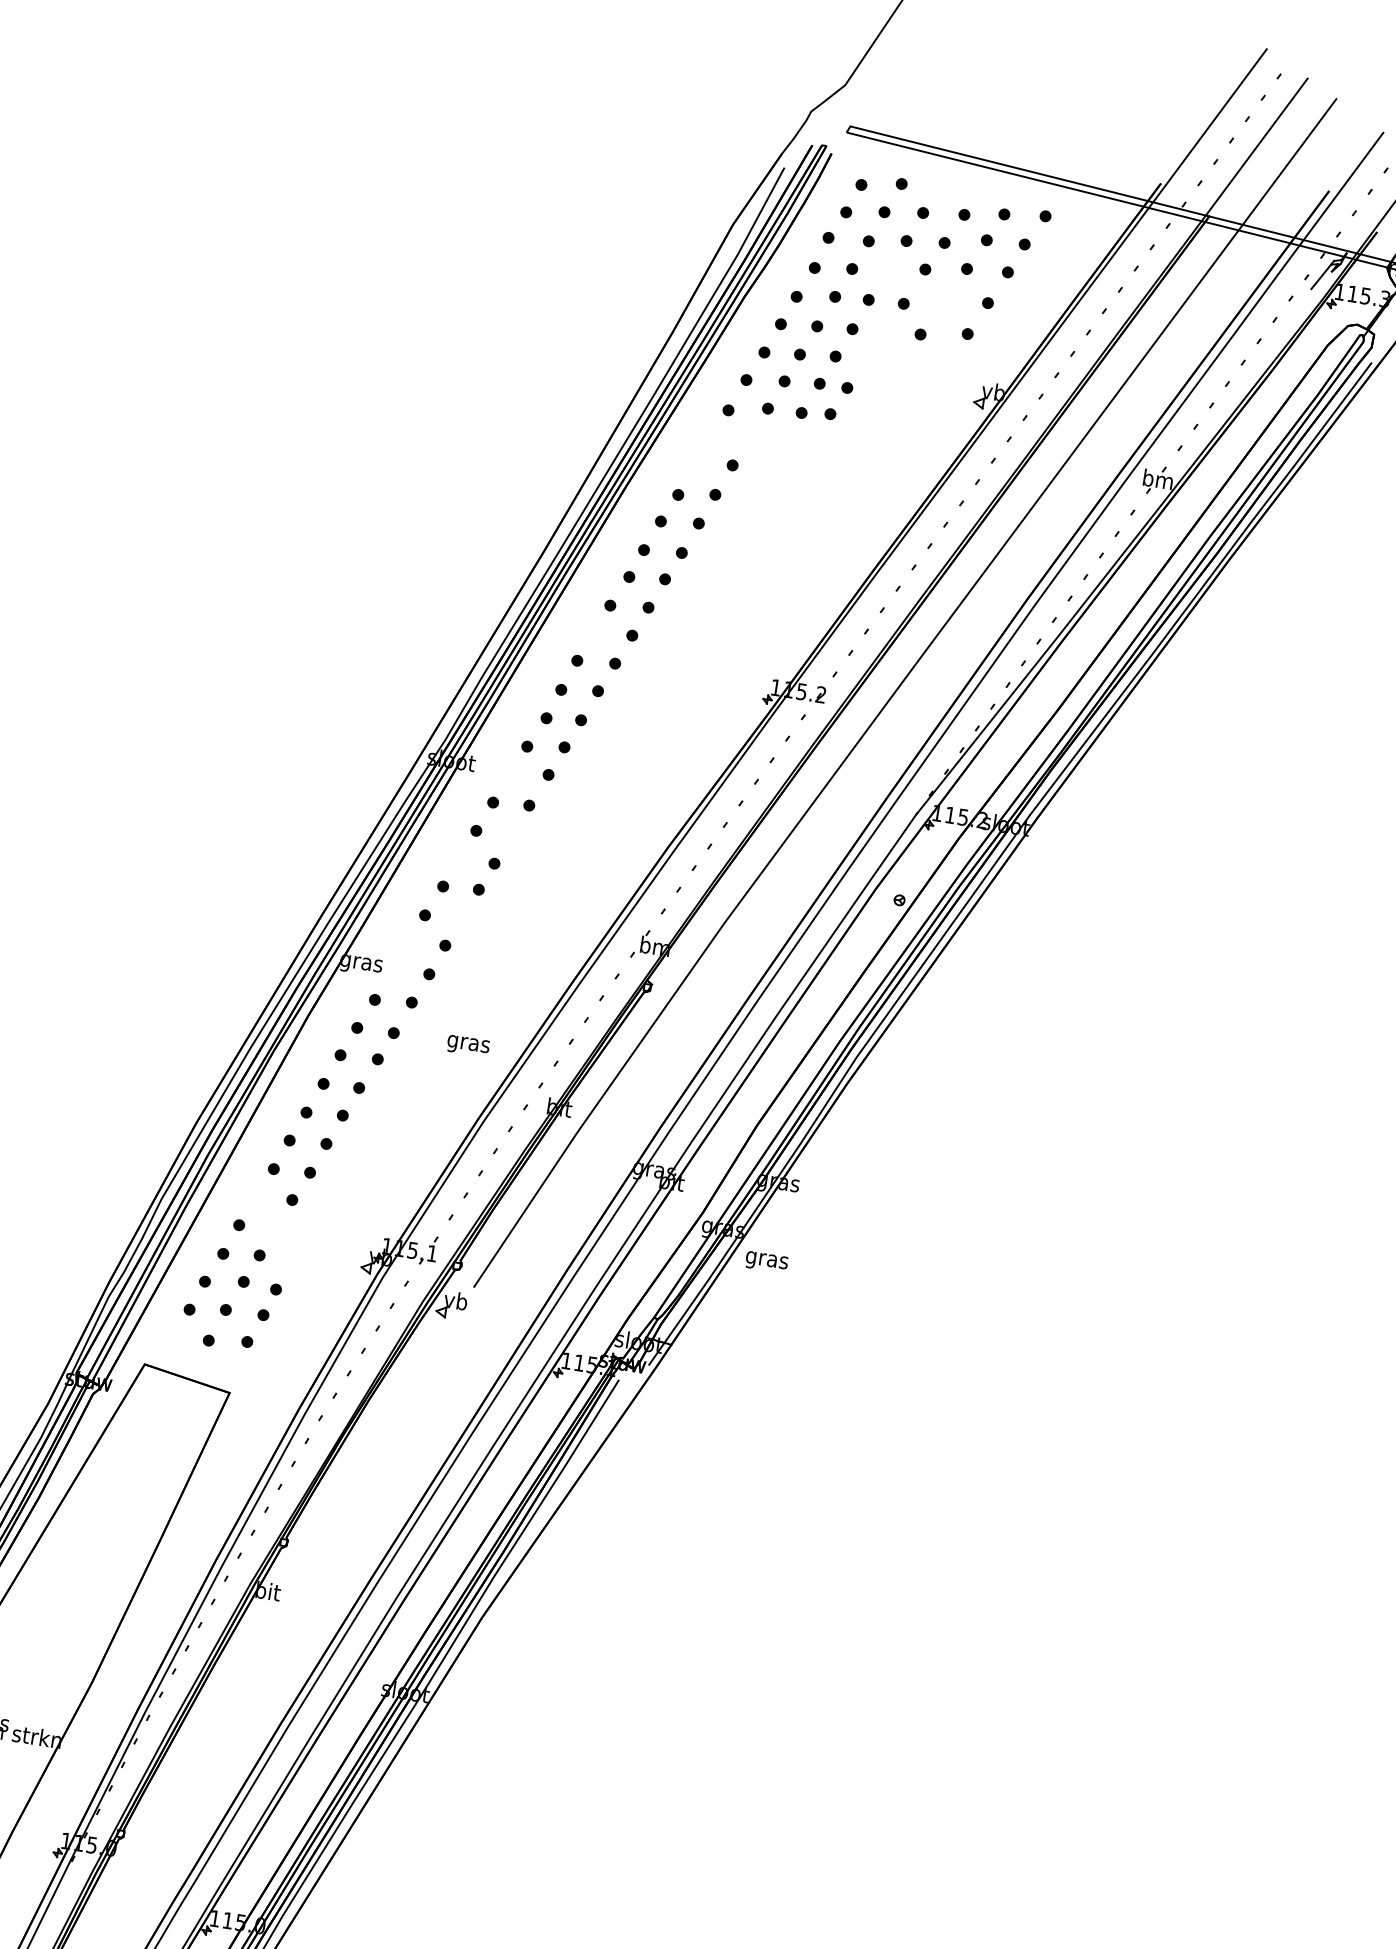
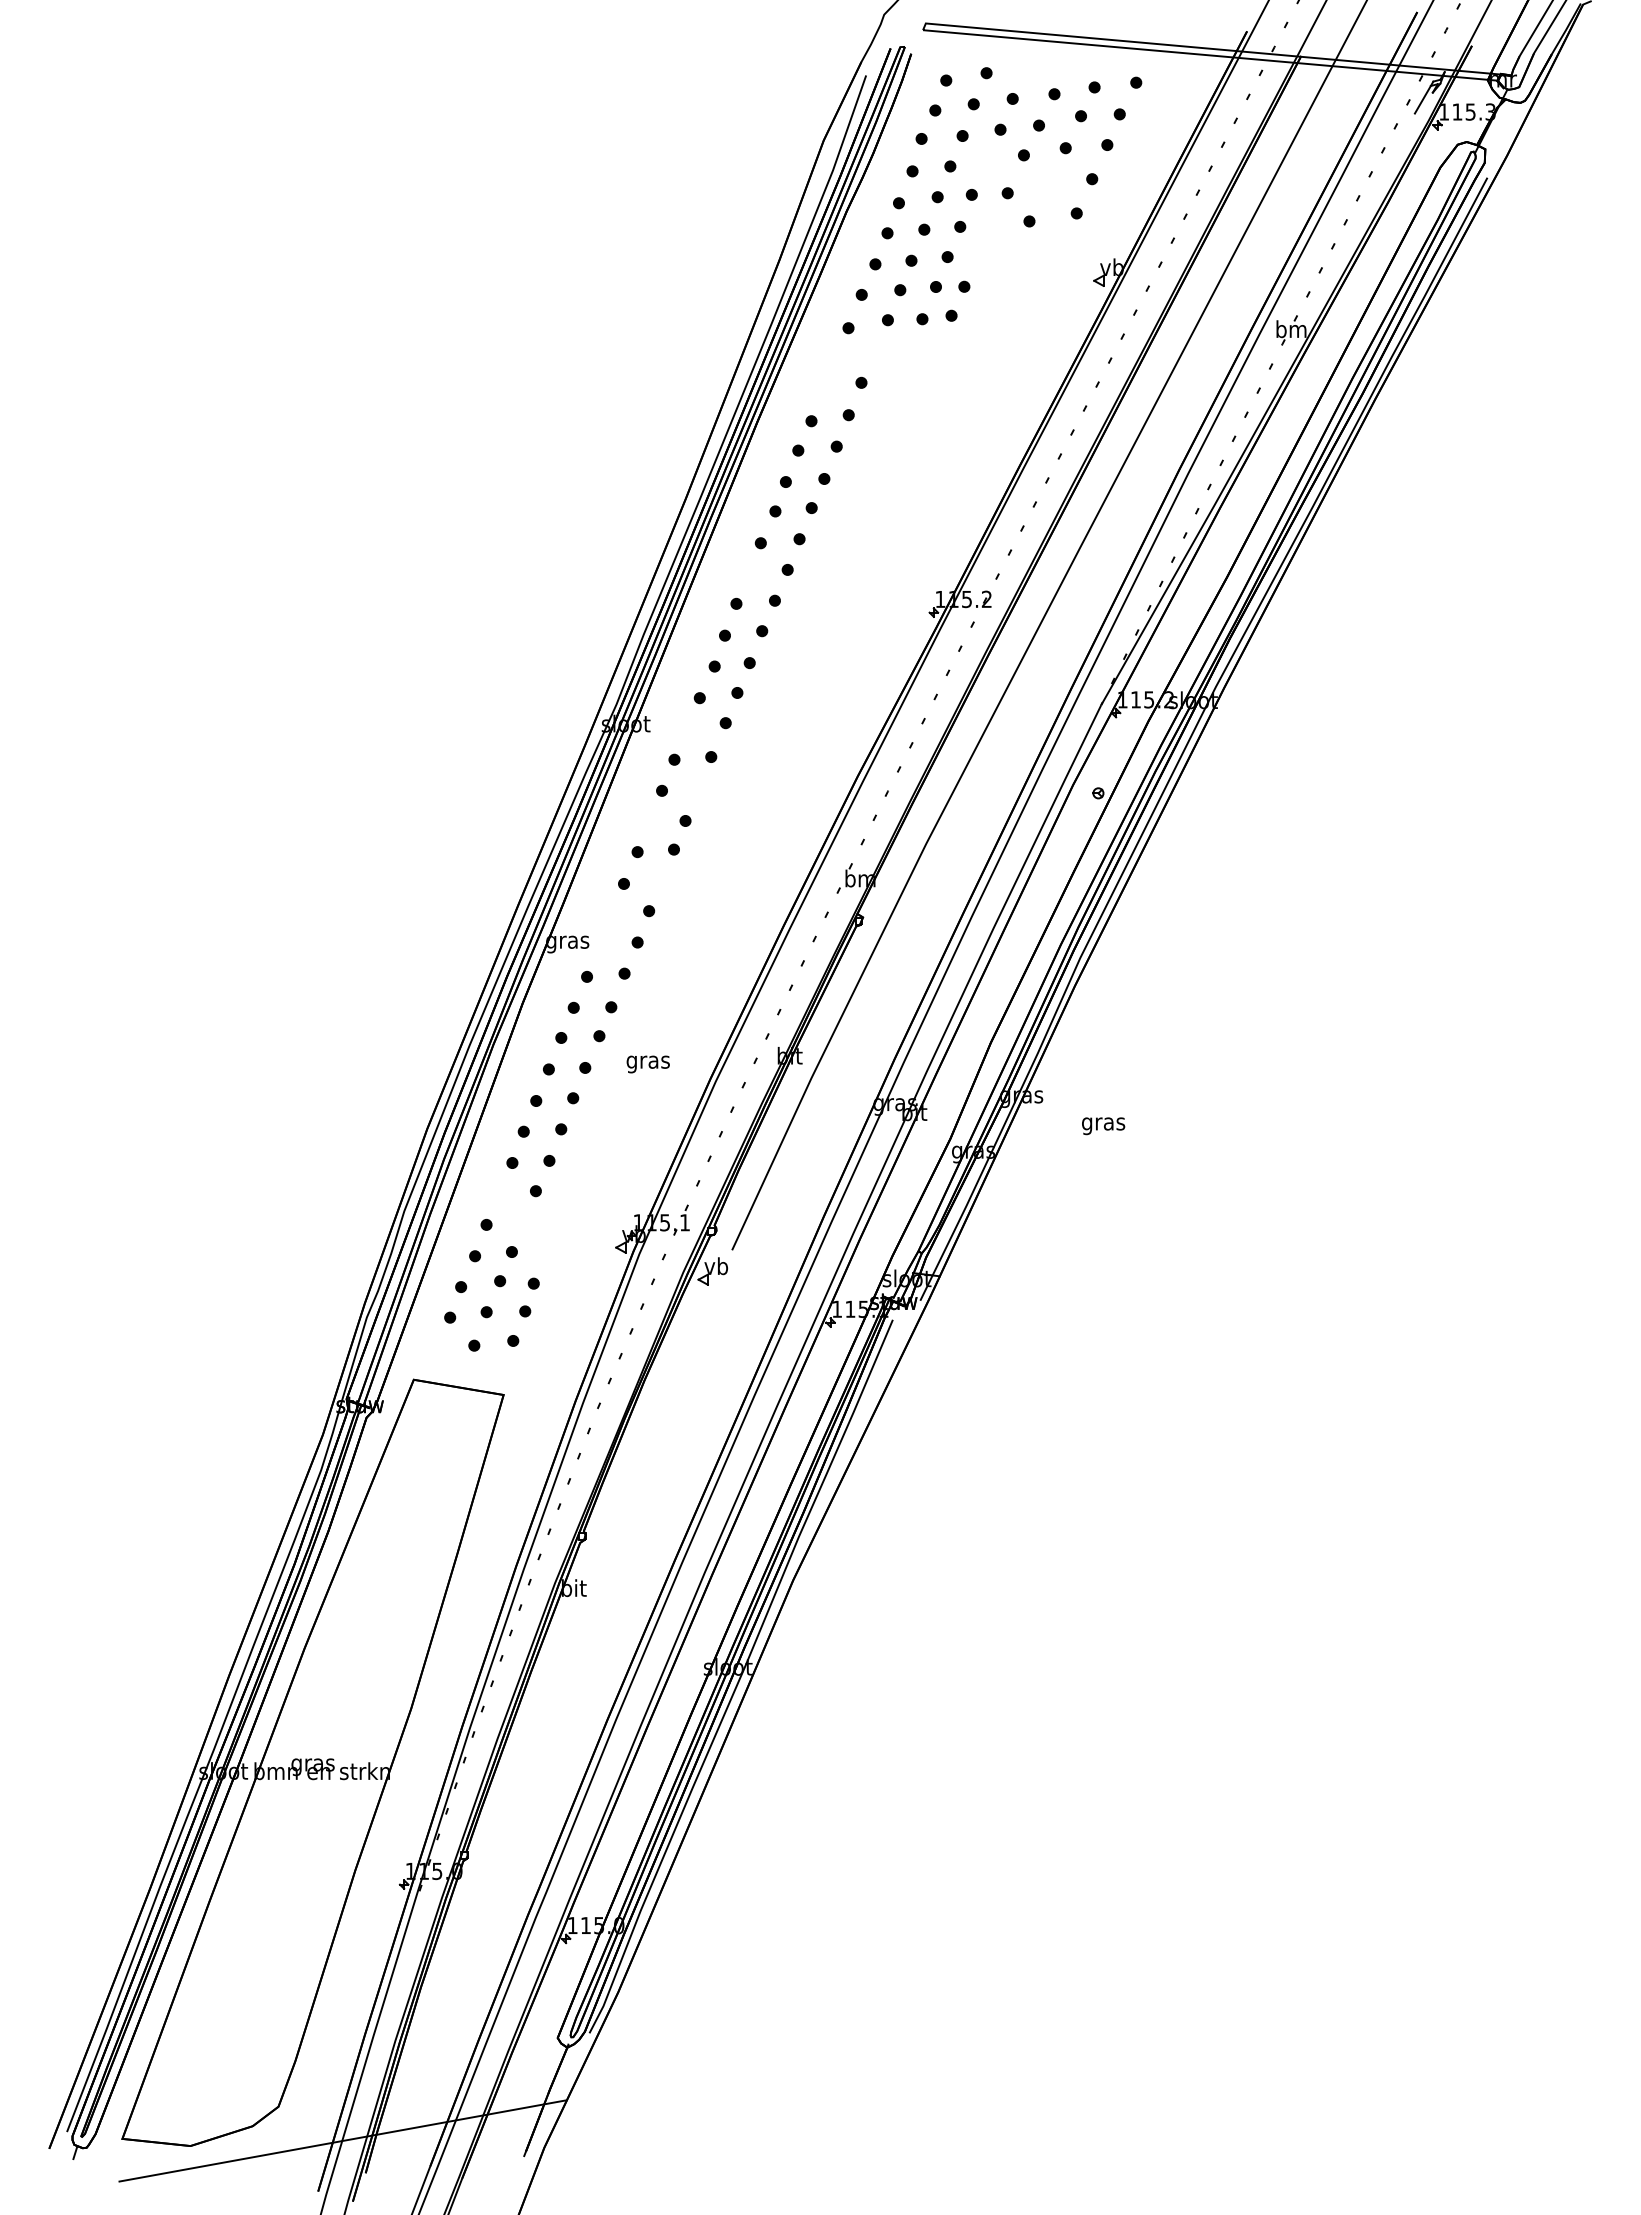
text: (467, 1046) -> (647, 1064), moved
text: (766, 1262) -> (1103, 1126), moved

